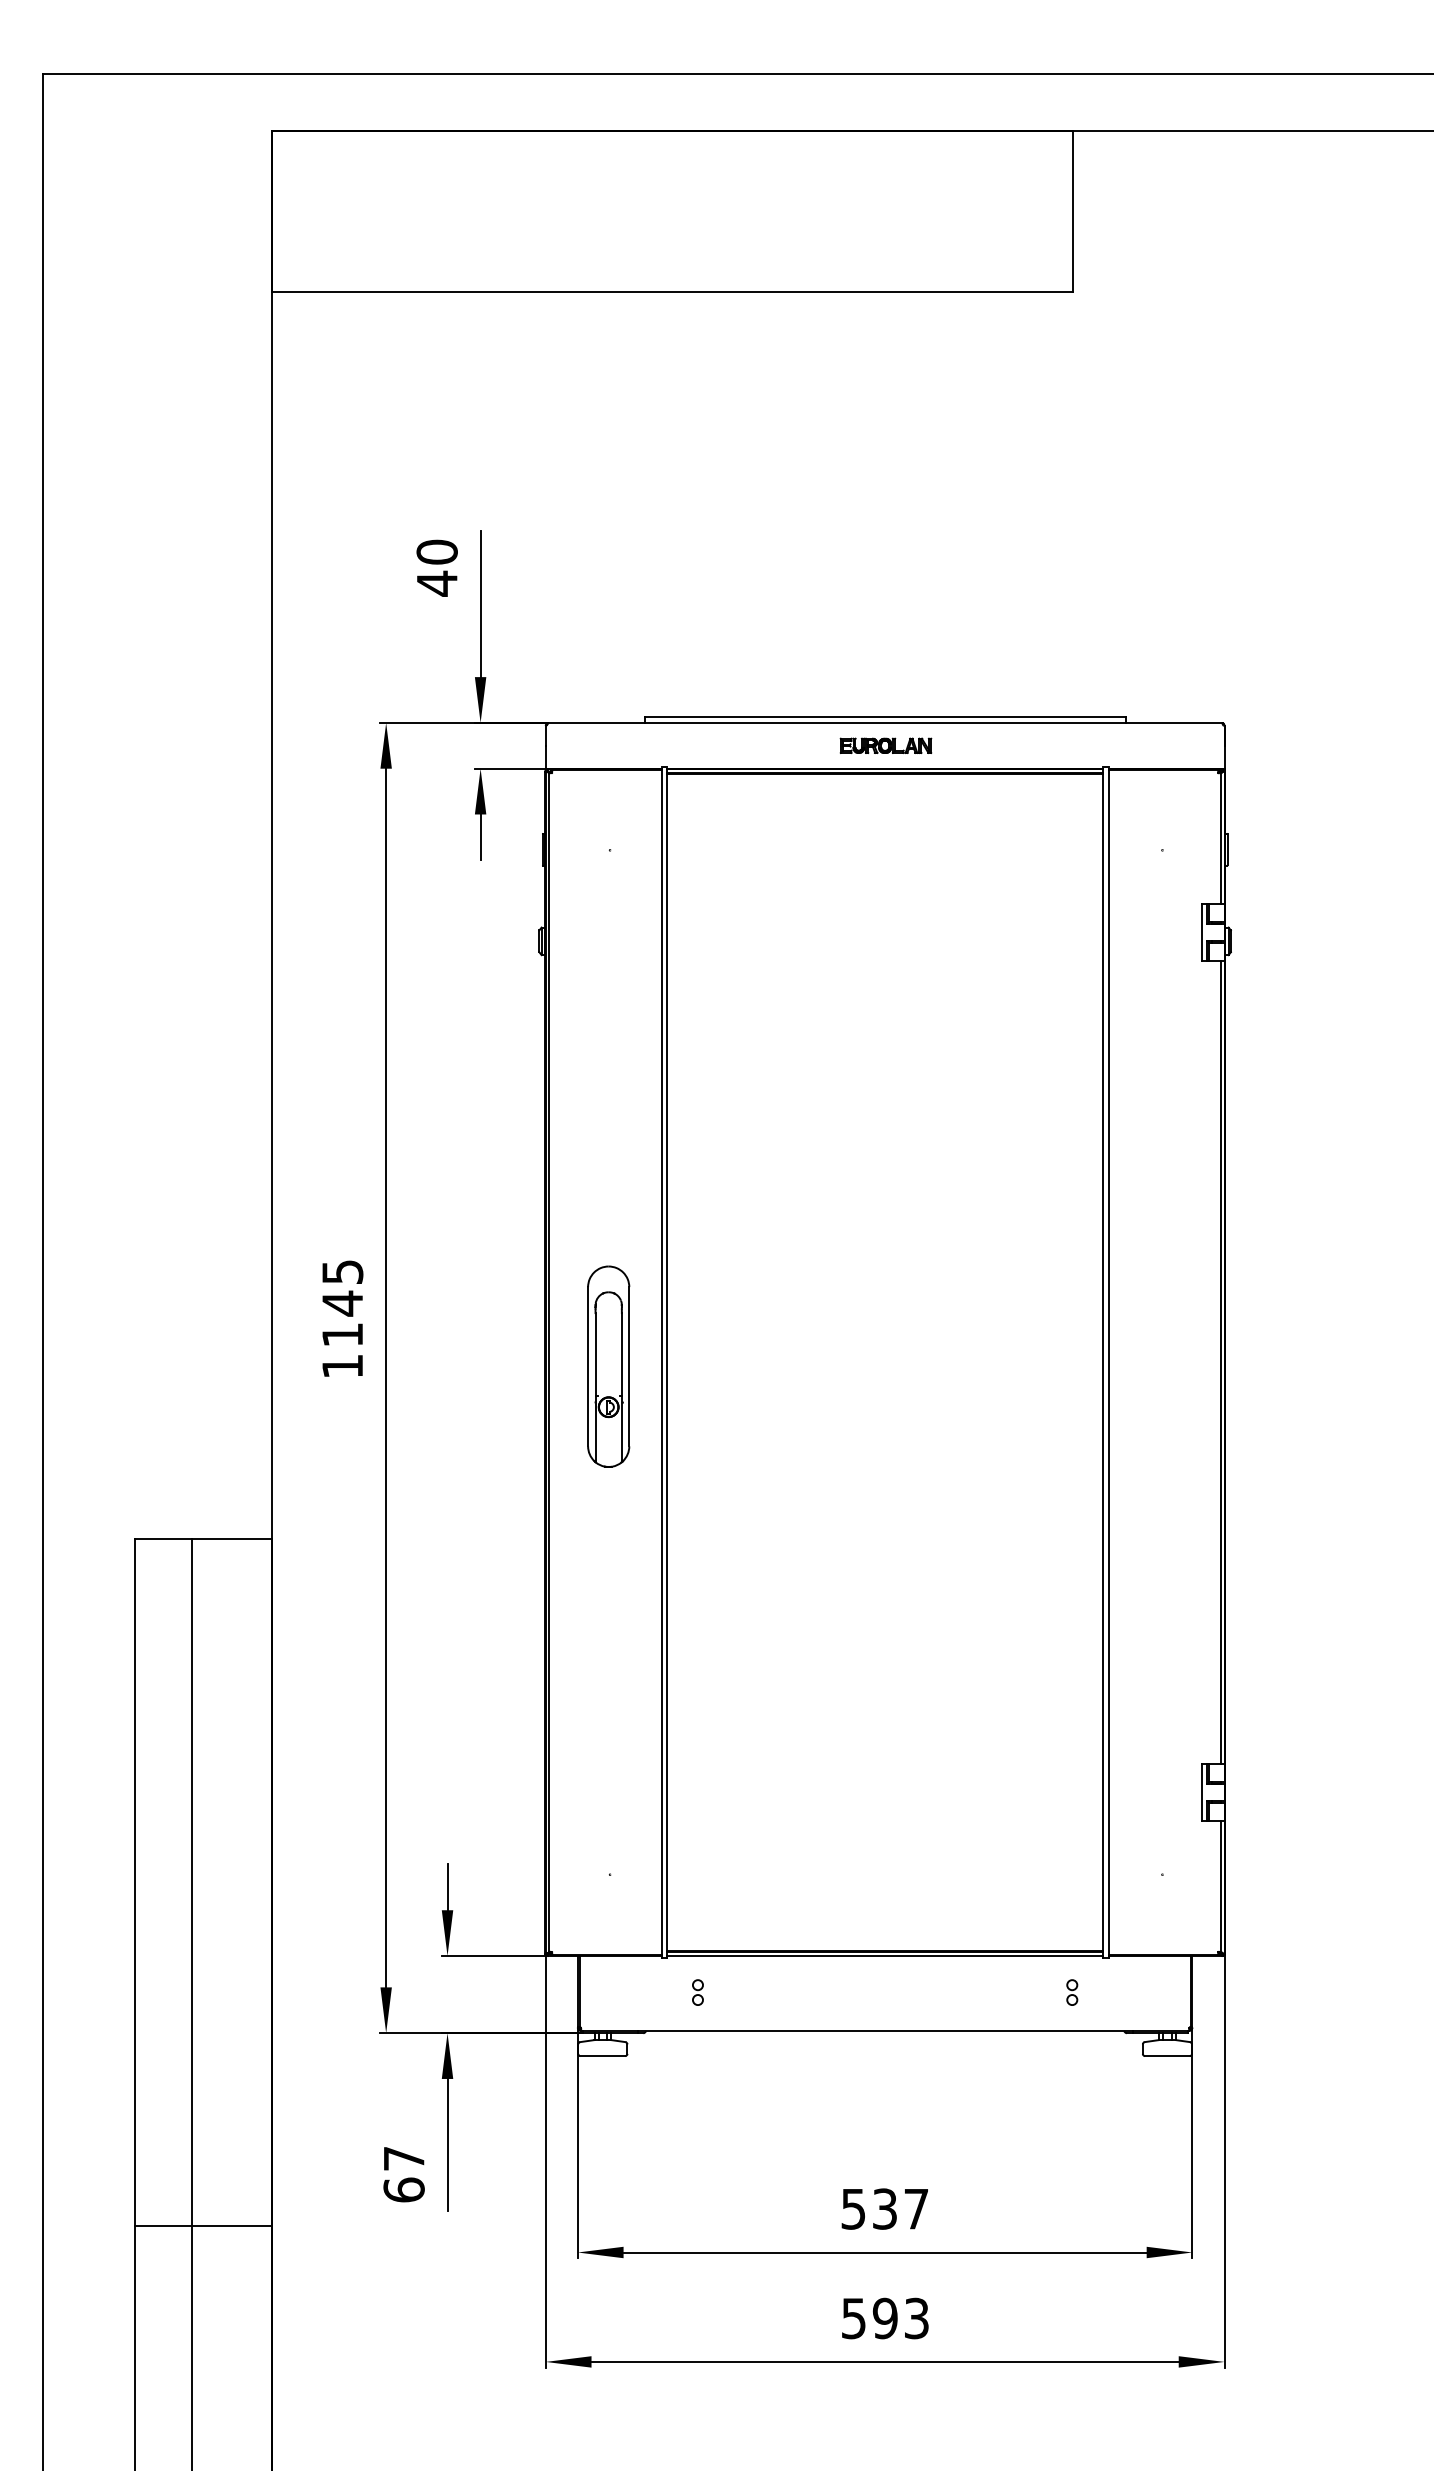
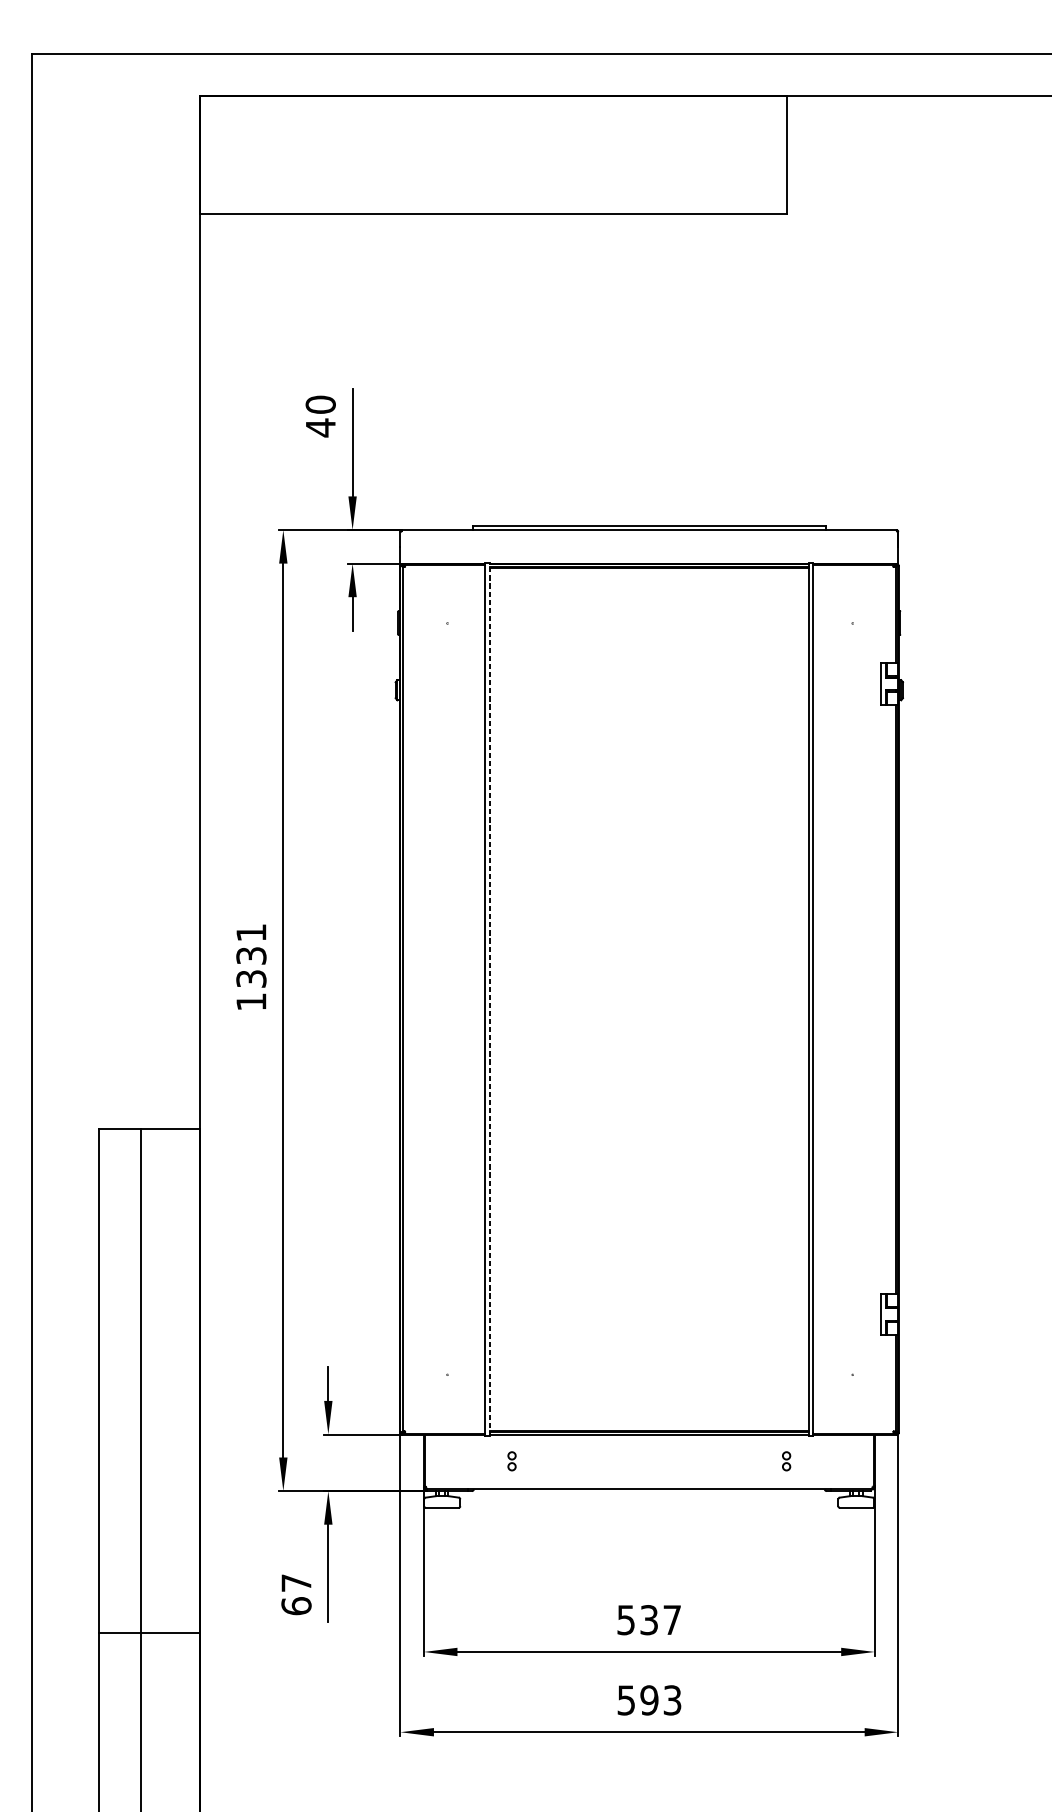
part: (885, 745) -> (649, 546), removed
text: (342, 1303) -> (251, 955), 1145 -> 1331
line: (667, 1363) -> (489, 999), solid -> dashed
part: (608, 1366) -> (446, 1002), removed

